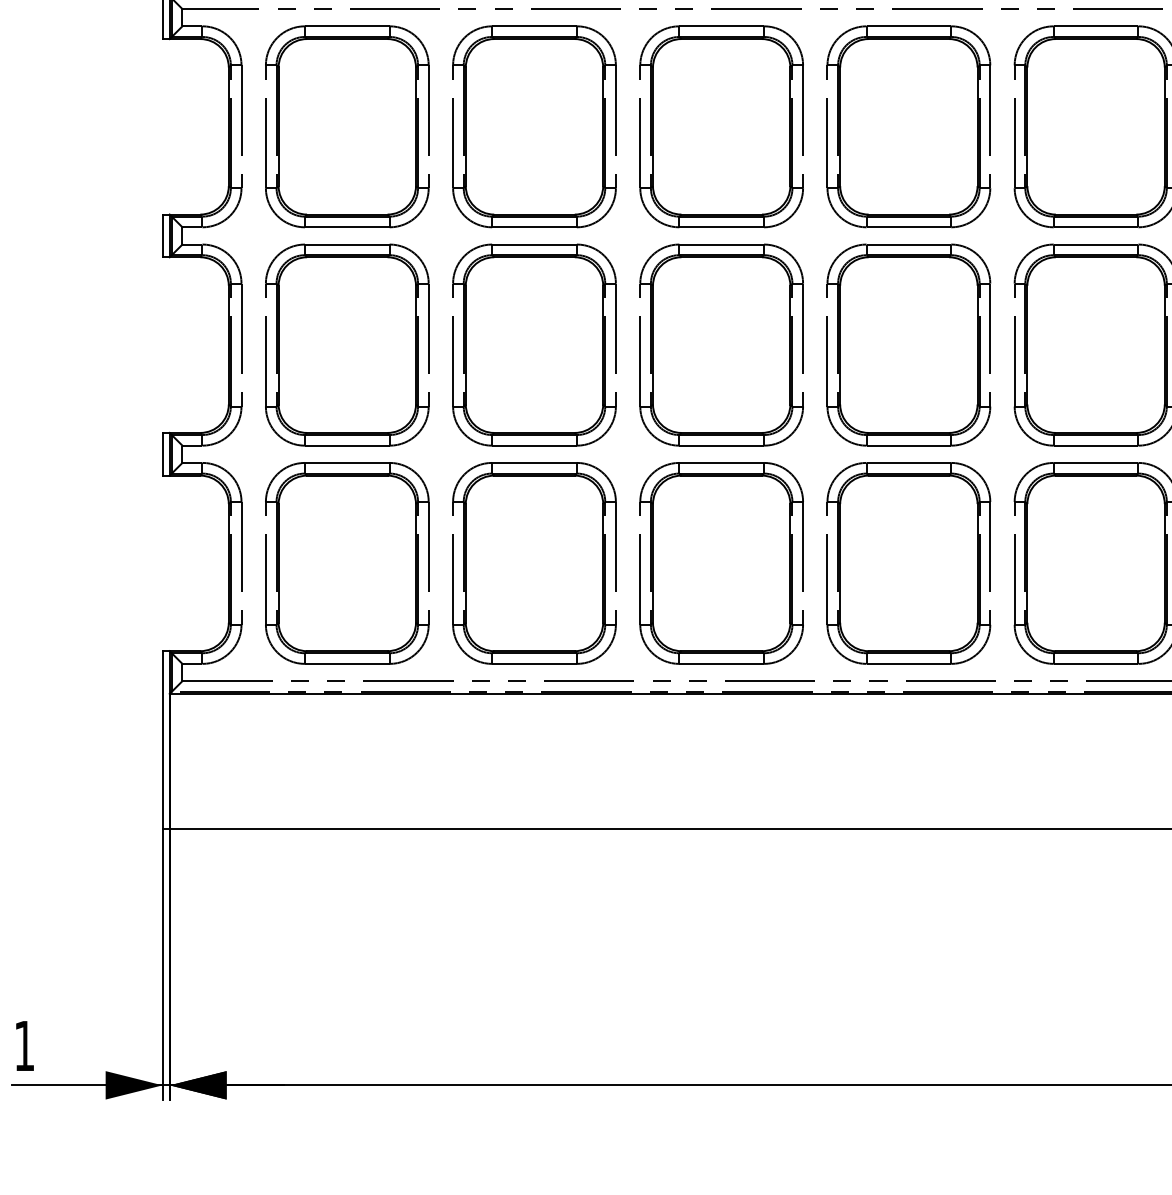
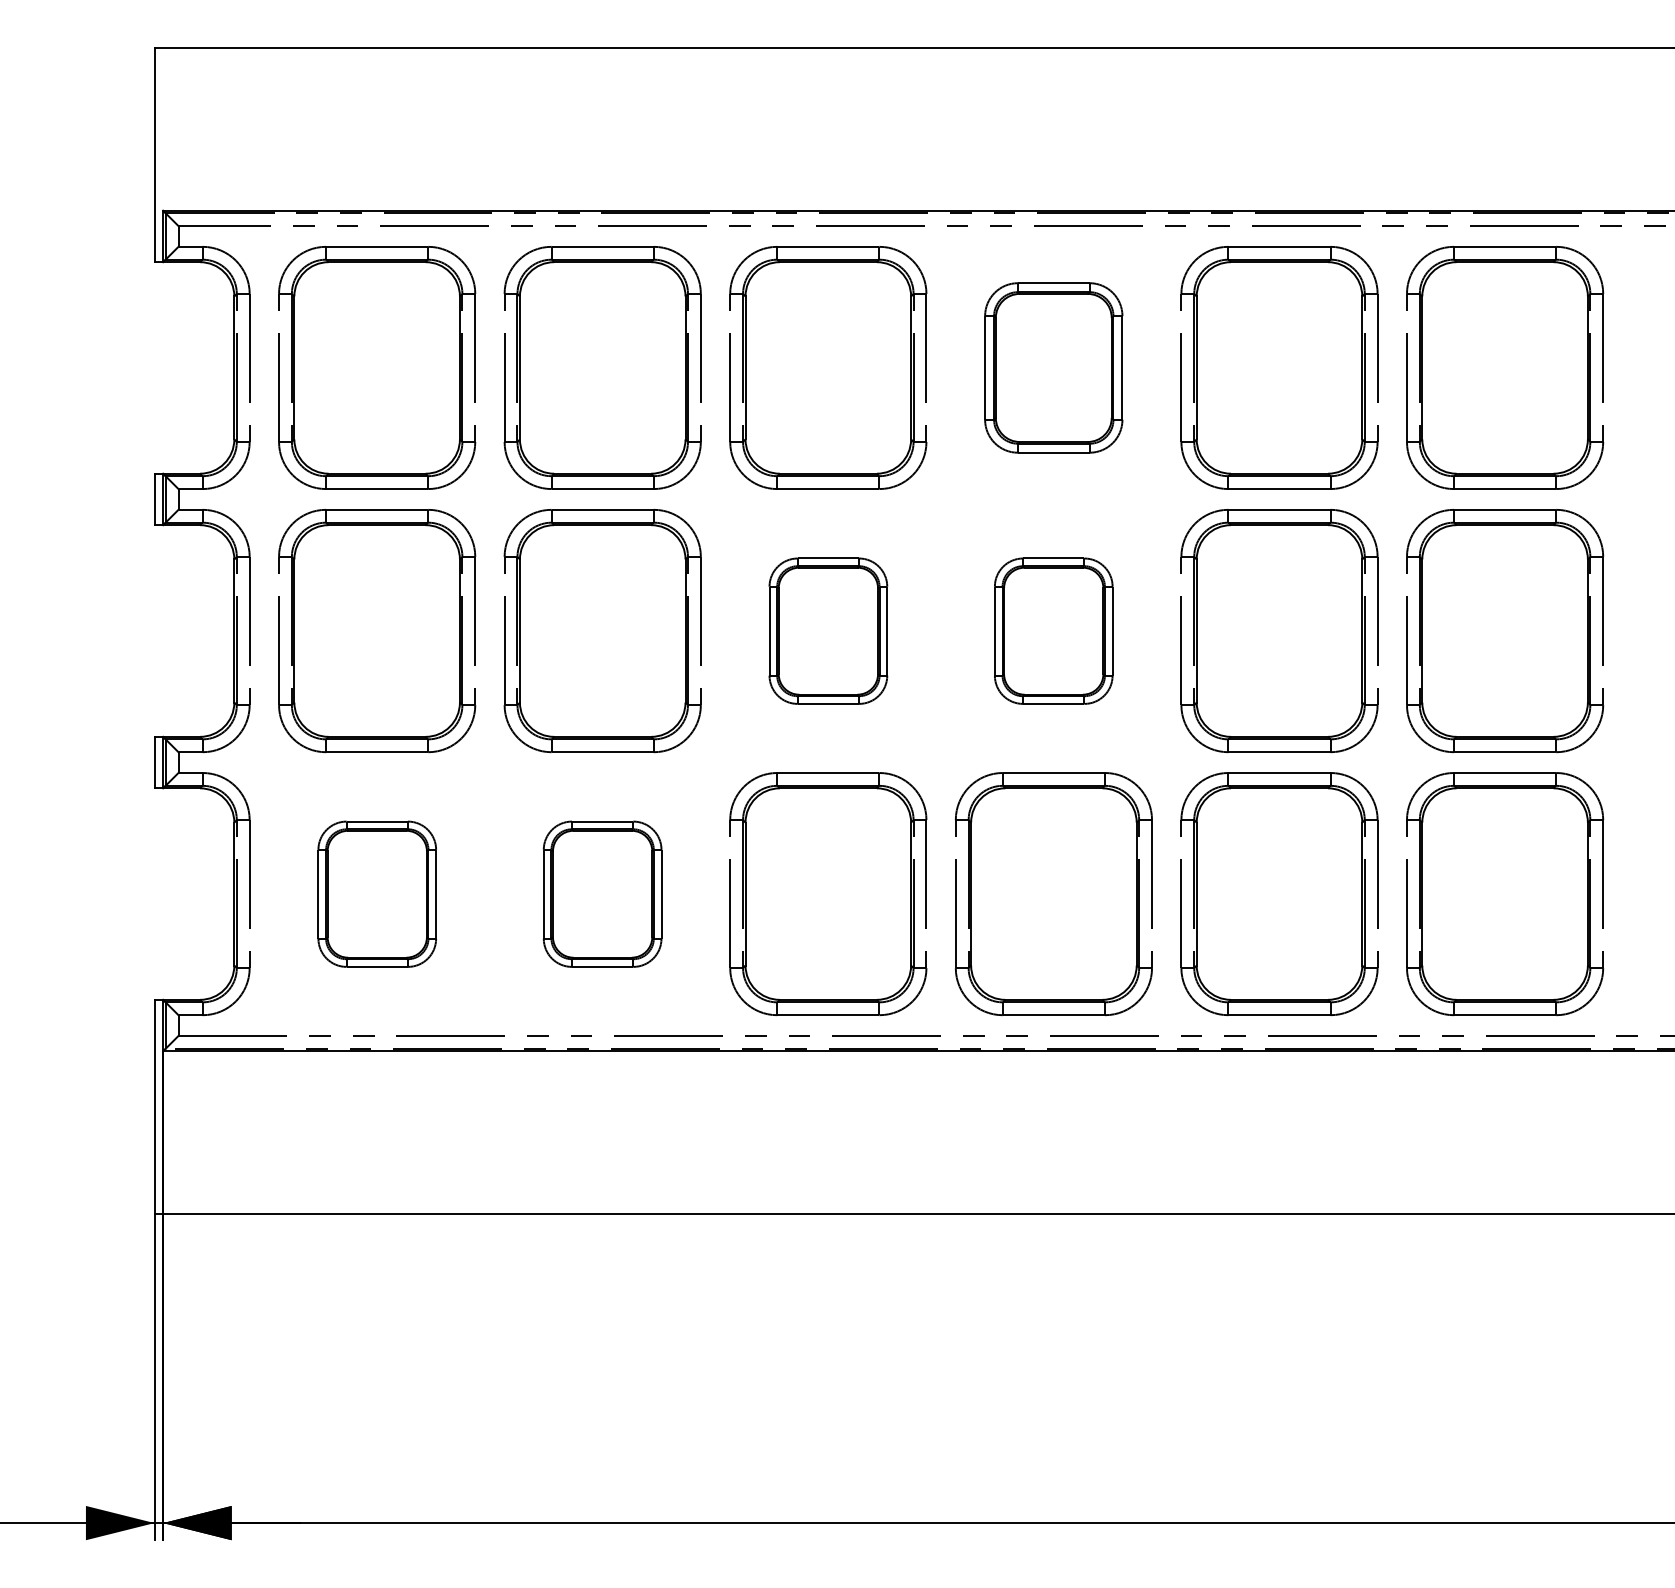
part: (908, 126) -> (1053, 367), size x0.7
part: (721, 345) -> (828, 631), size x0.6
part: (908, 345) -> (1053, 631), size x0.6
part: (347, 563) -> (377, 894), size x0.6
part: (534, 563) -> (602, 894), size x0.6

